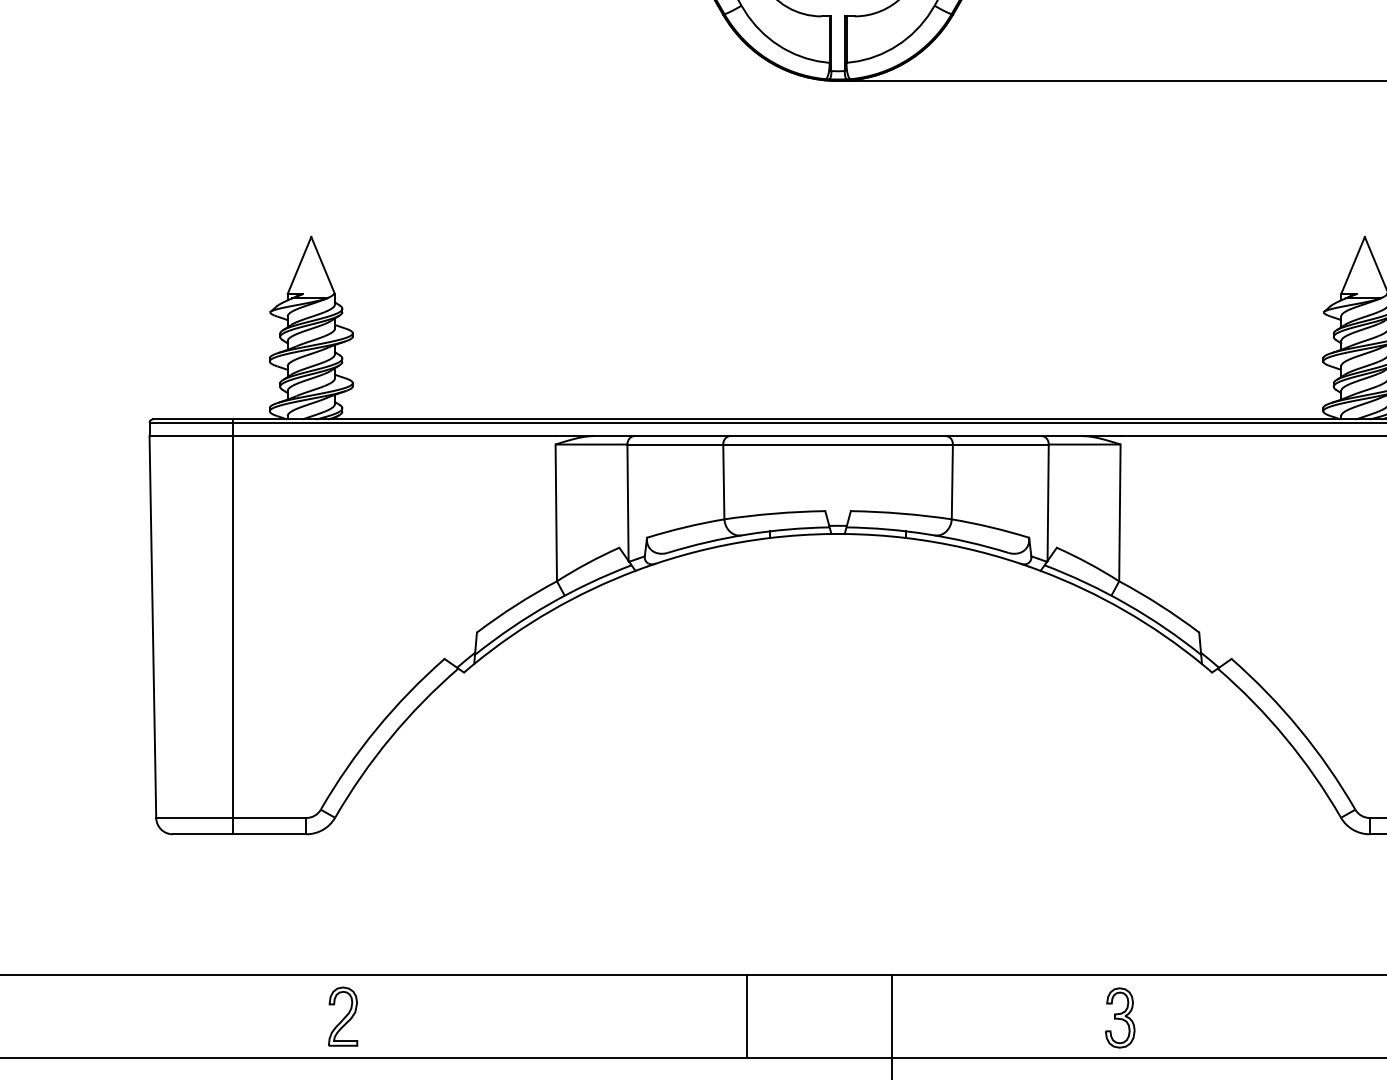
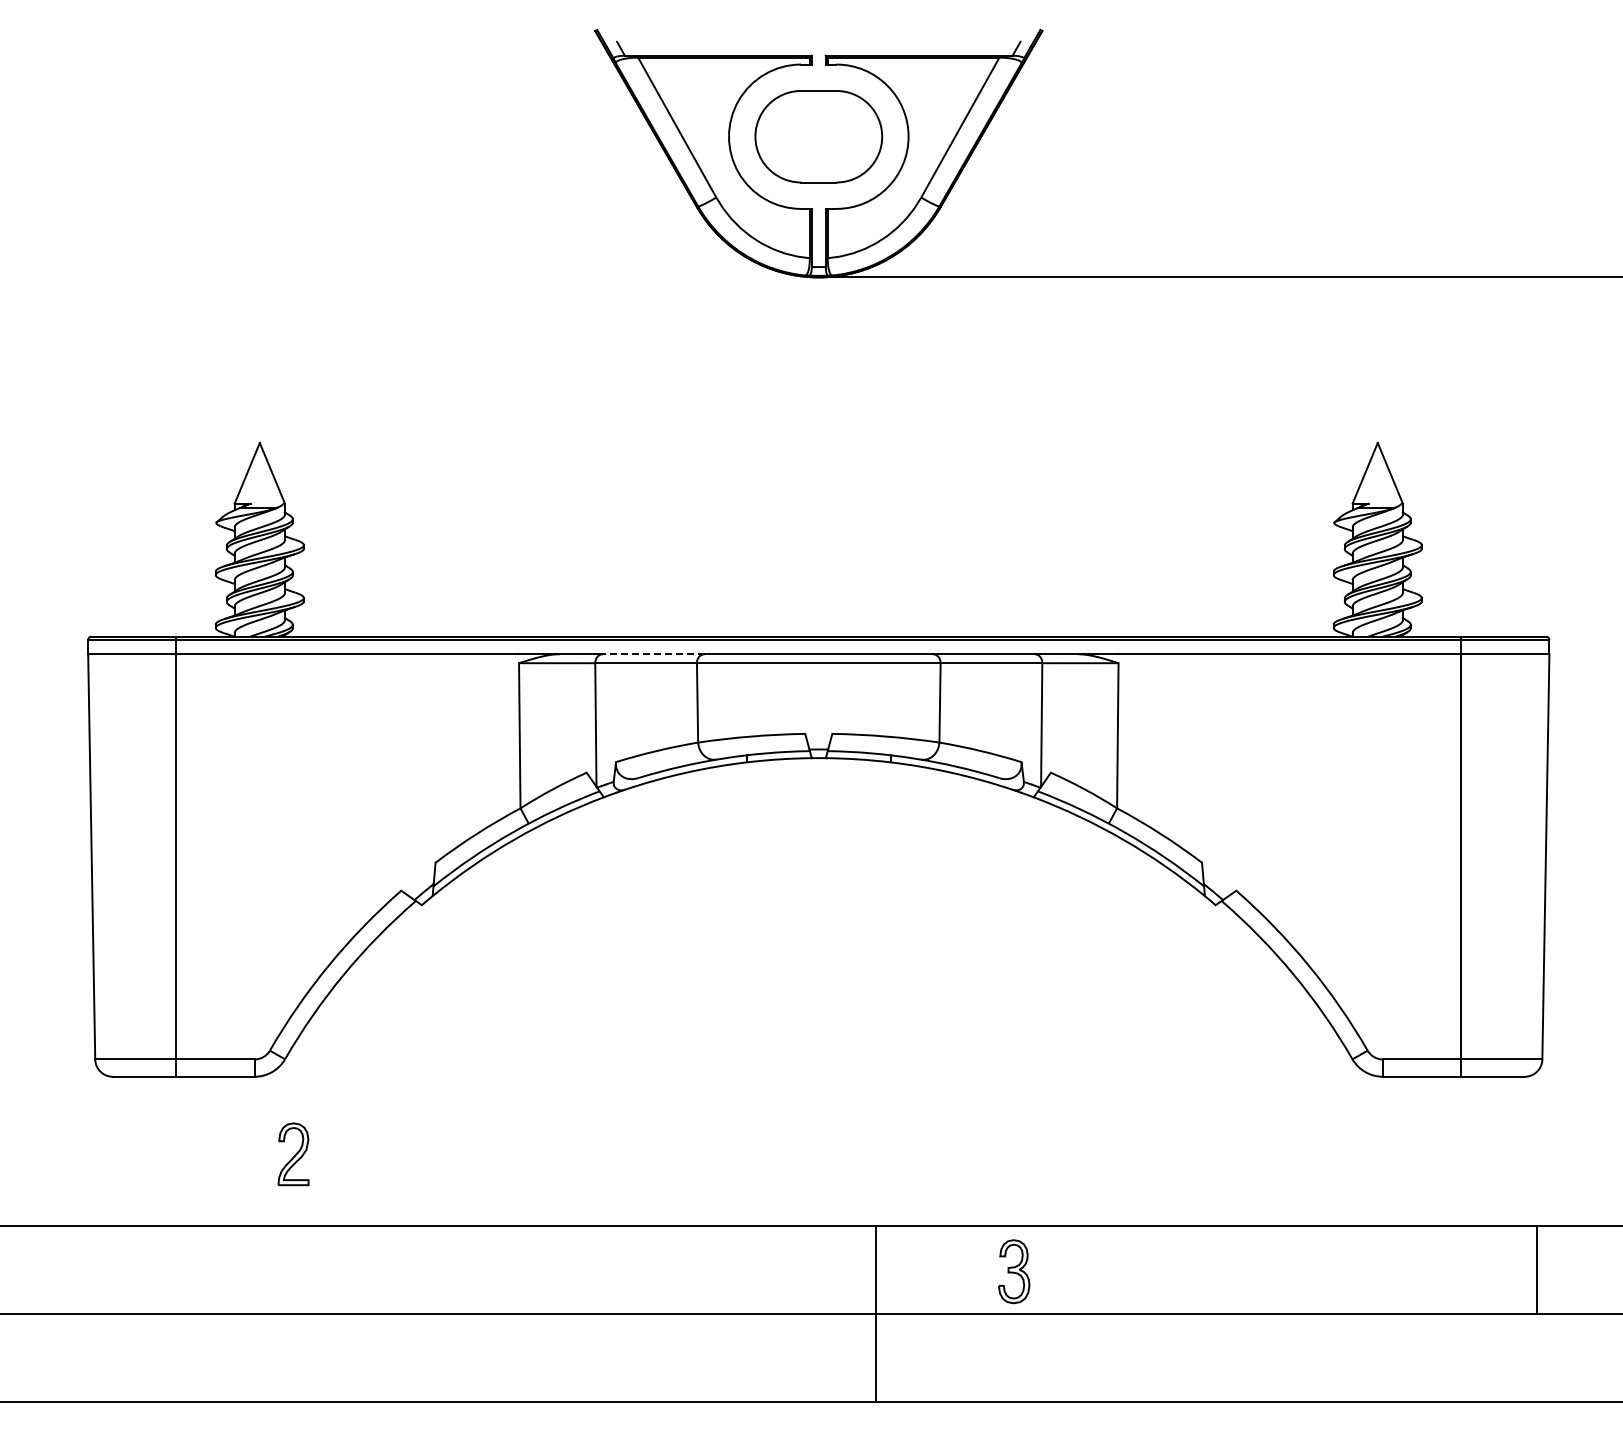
line: (682, 436) -> (653, 654), solid -> dashed
part: (343, 1016) -> (293, 1154), moved
line: (747, 1016) -> (722, 1270), removed
part: (1120, 1017) -> (1014, 1271), moved

